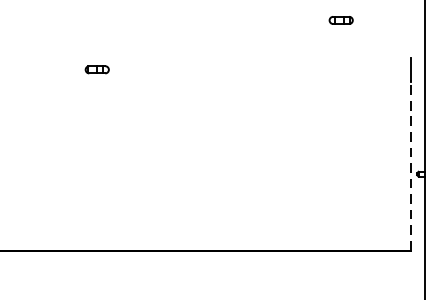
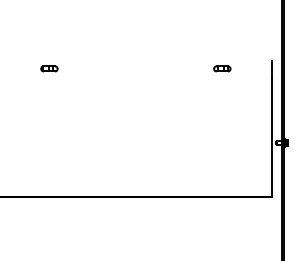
part: (341, 19) -> (222, 68), moved
line: (410, 166) -> (271, 137), dashed -> solid

